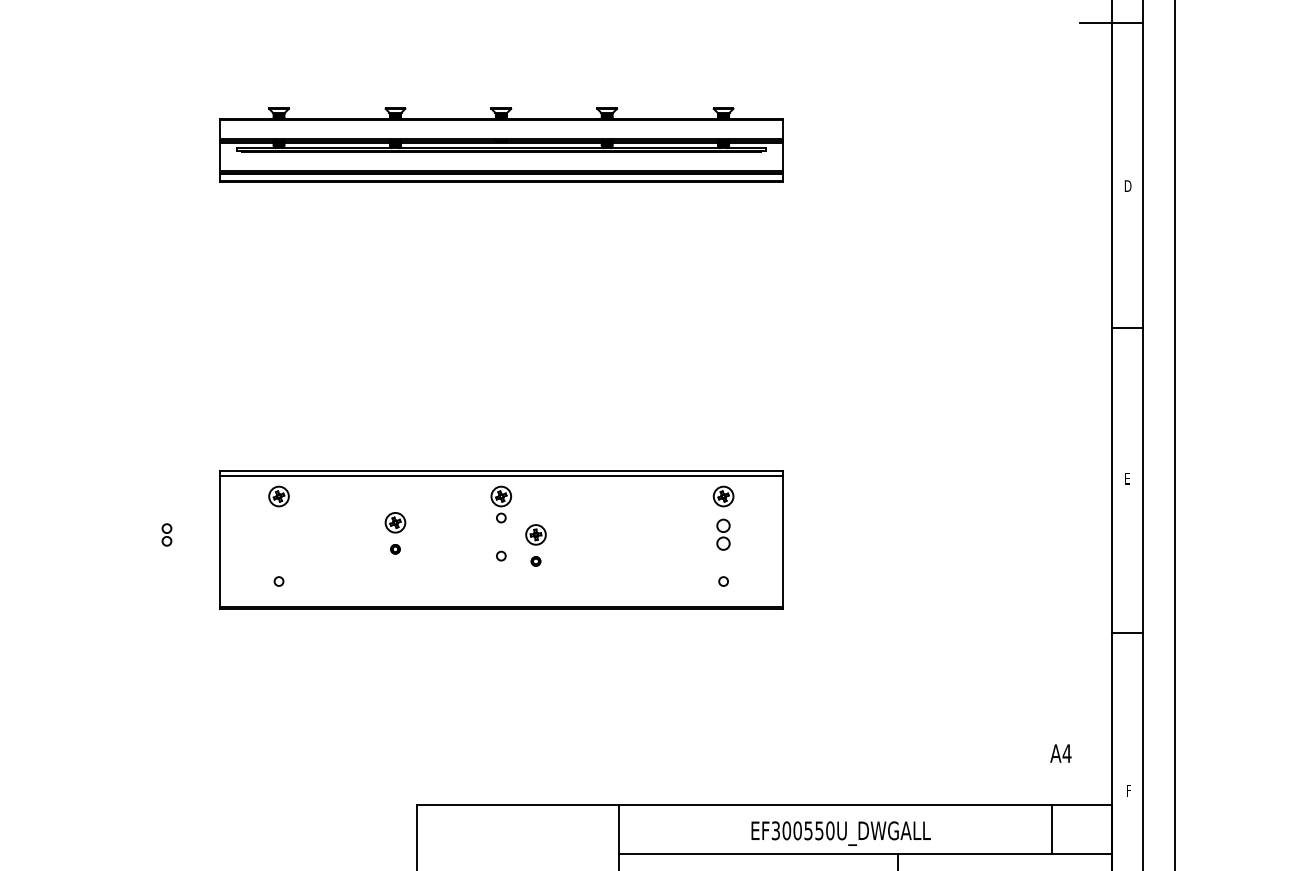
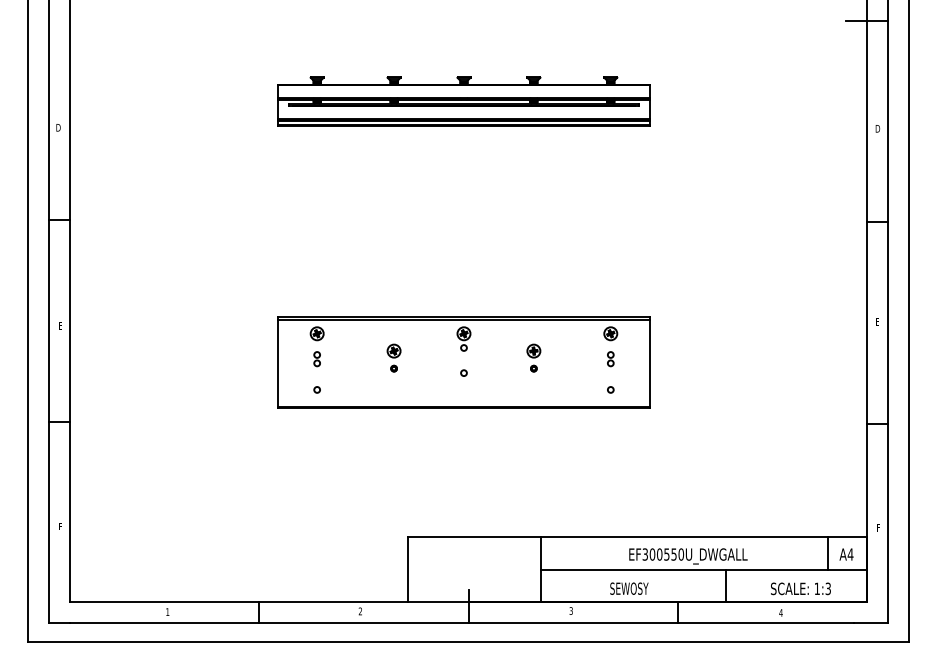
part: (165, 535) -> (316, 359), moved
part: (723, 535) -> (610, 359), size x0.71
part: (535, 544) -> (533, 357), moved
text: (1060, 753) -> (846, 554), moved

